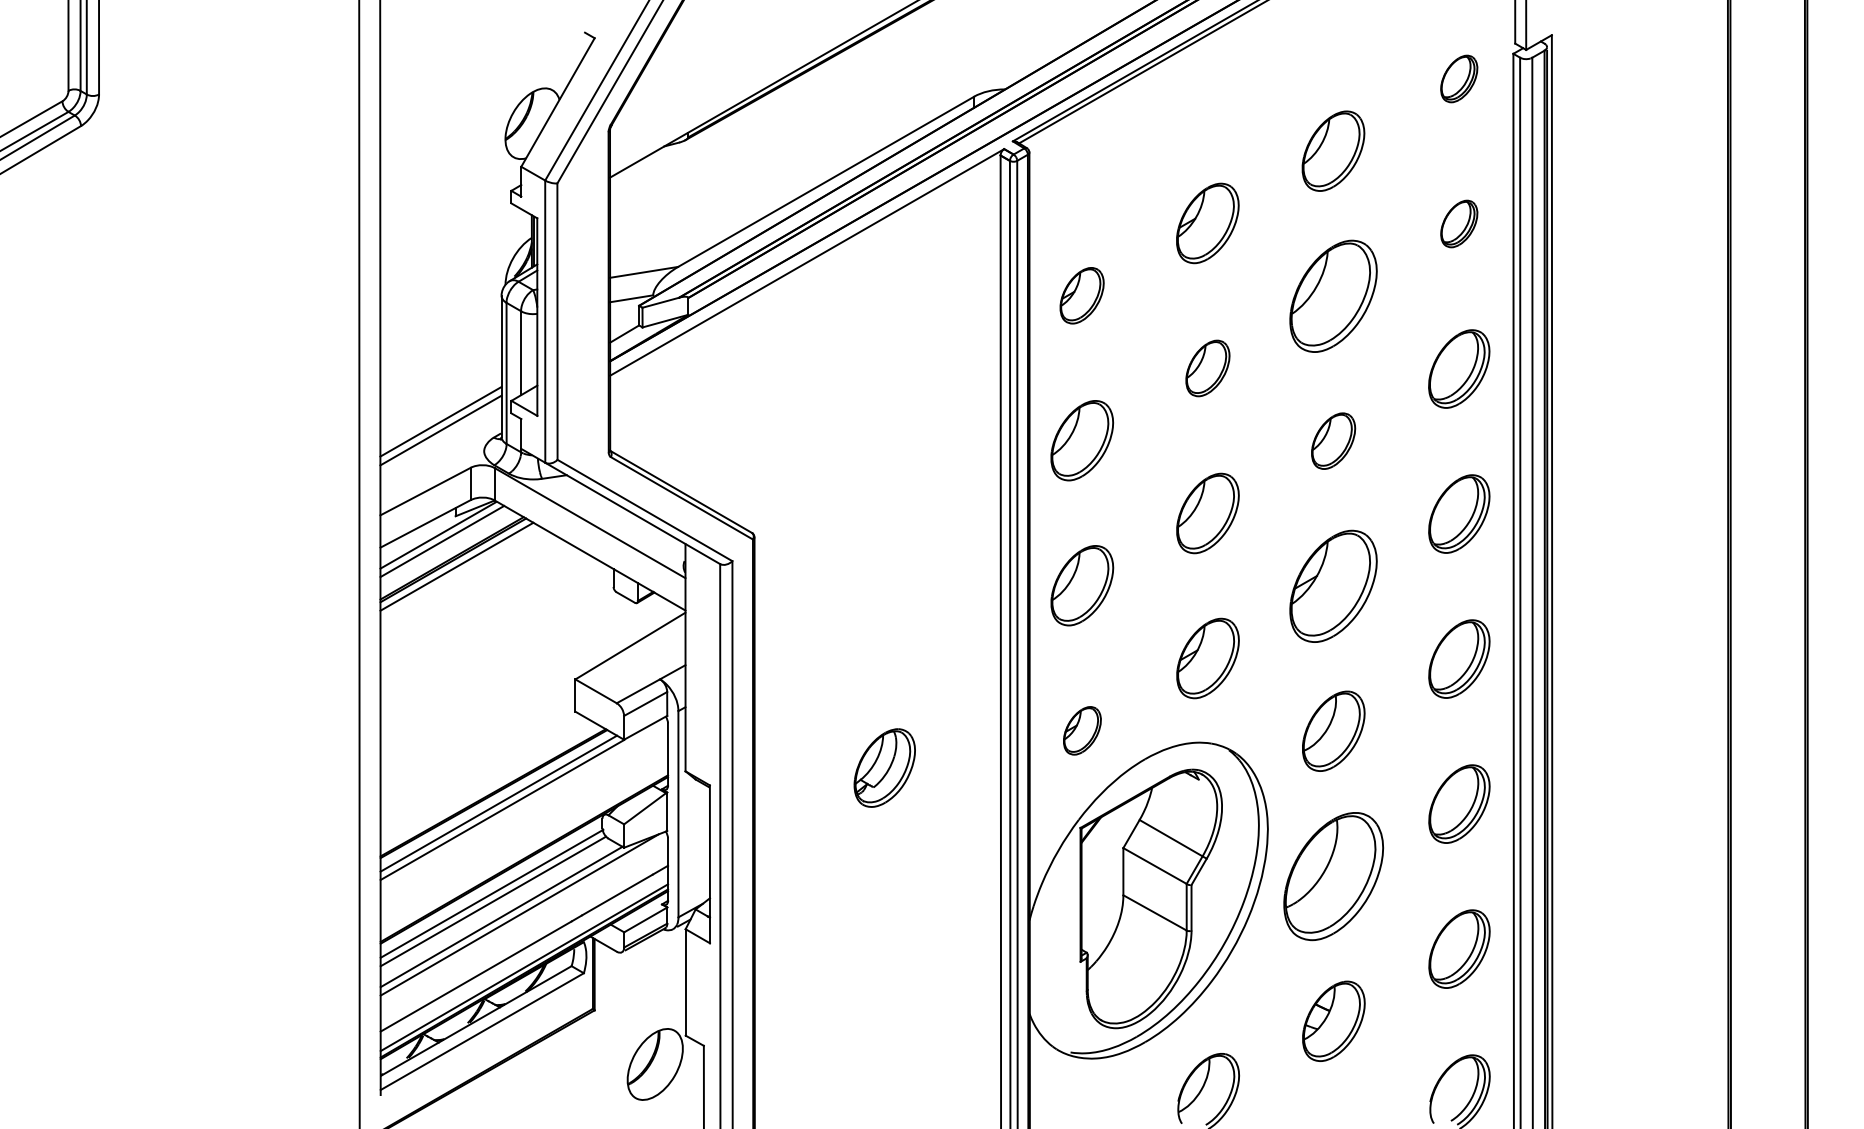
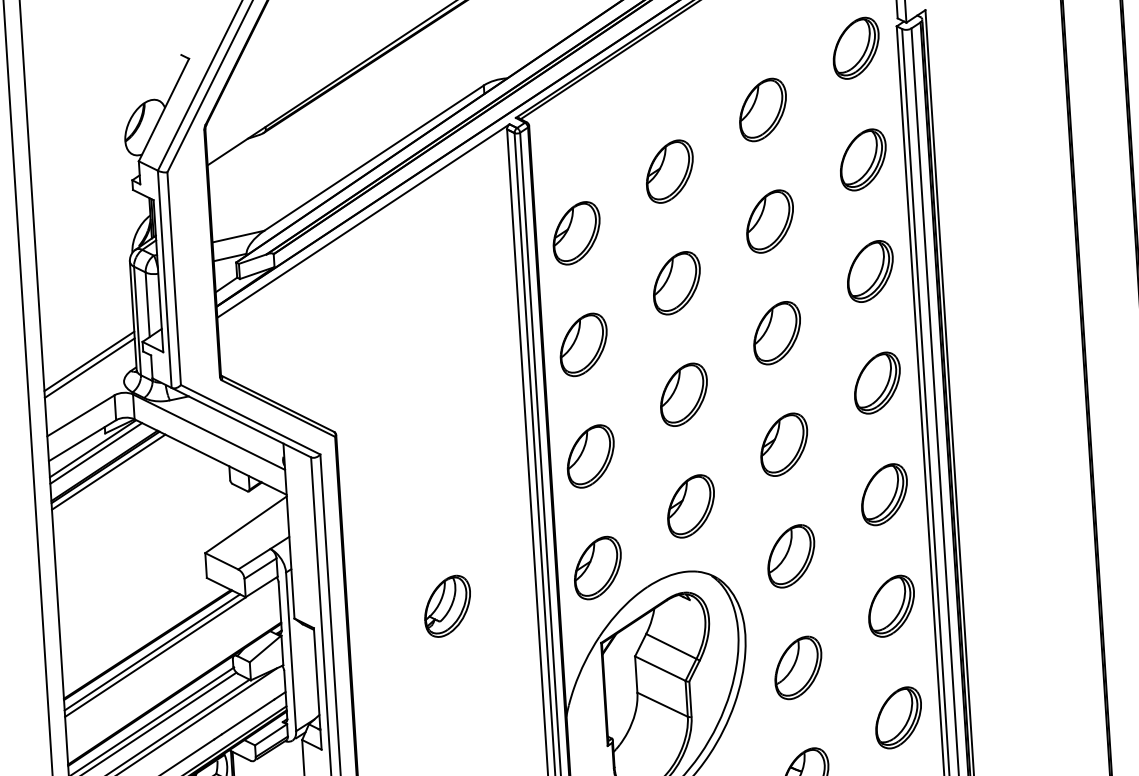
part: (1459, 78) -> (856, 47), size x1.67
part: (1459, 223) -> (863, 159), size x1.67
part: (1081, 295) -> (576, 233), size x1.43
part: (1333, 295) -> (770, 221), size x0.71
part: (1207, 368) -> (676, 283), size x1.43
part: (1333, 440) -> (777, 332), size x1.43
part: (1333, 585) -> (784, 444), size x0.71
part: (1082, 730) -> (597, 567), size x1.67
part: (1333, 875) -> (798, 667), size x0.62

